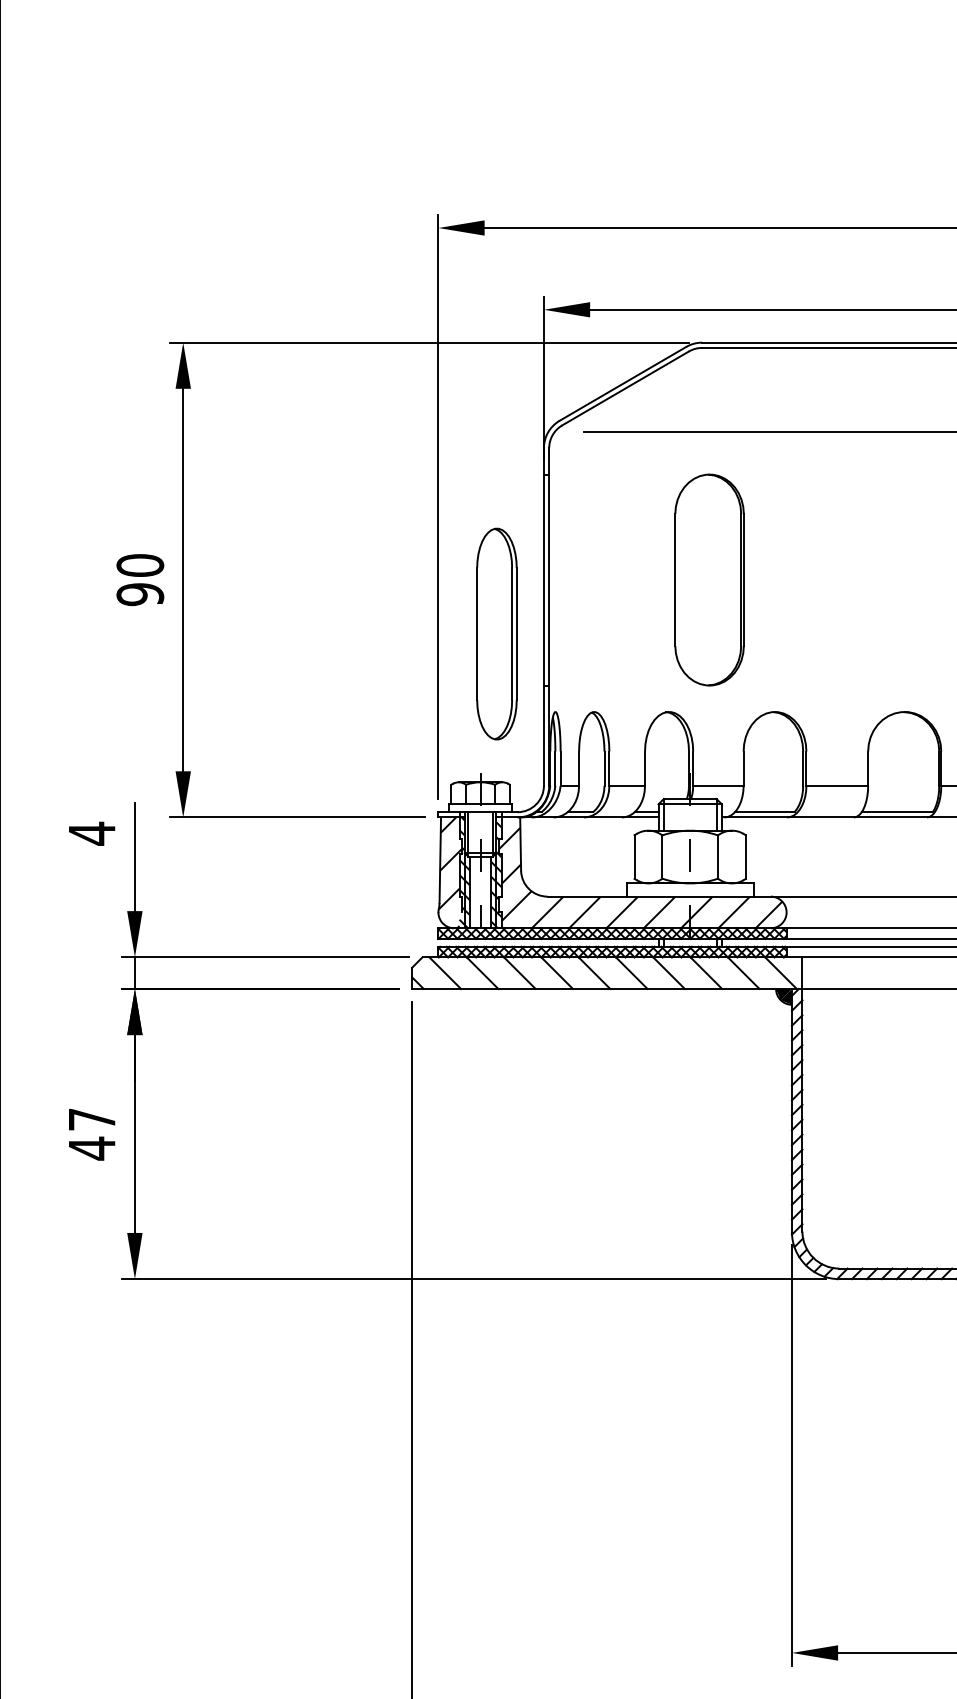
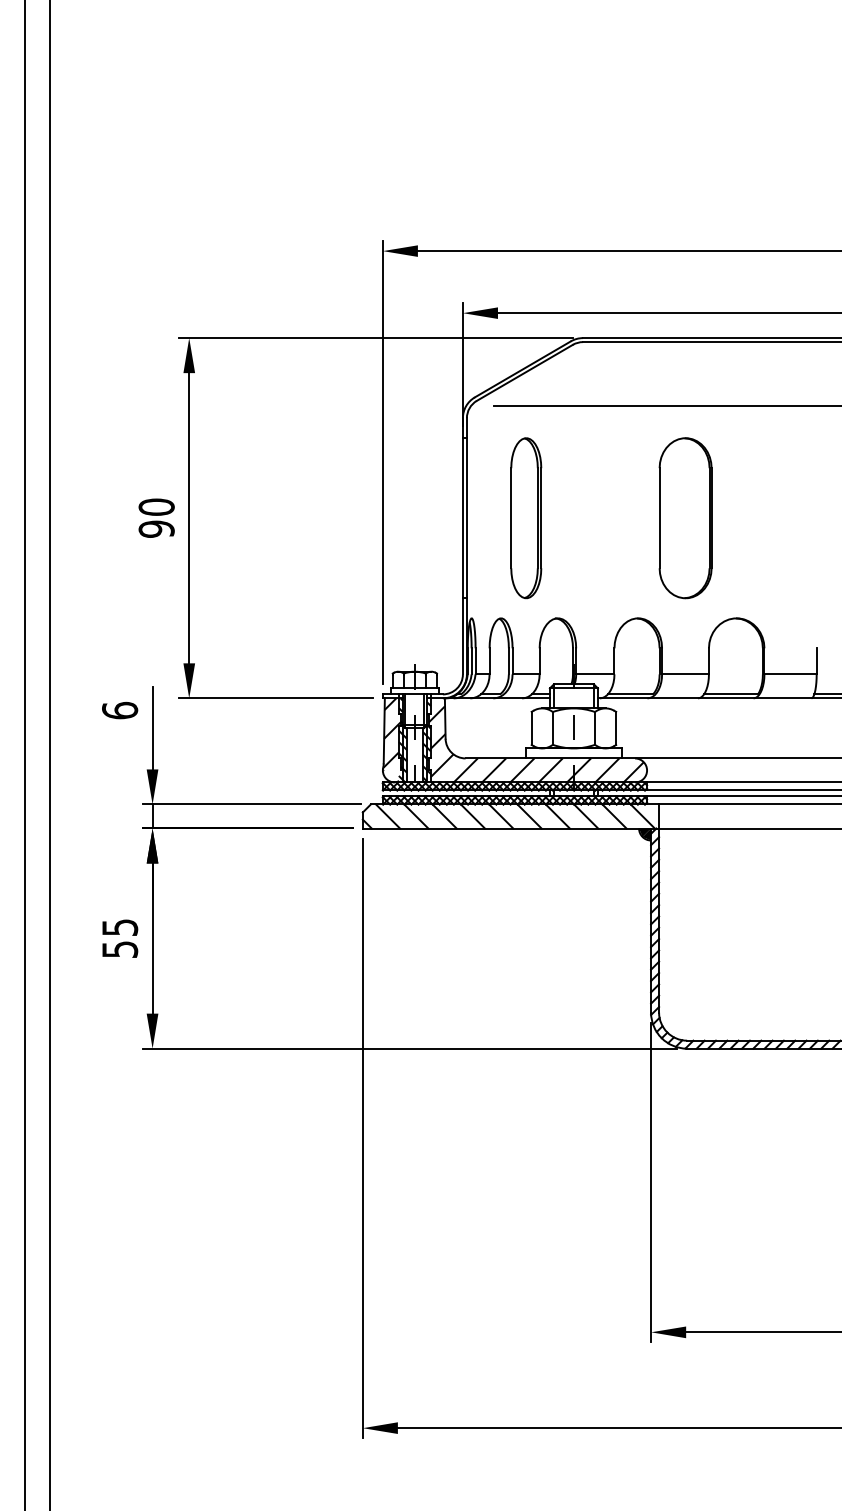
part: (709, 580) -> (685, 518), moved
part: (497, 634) -> (526, 518), moved
text: (92, 833) -> (120, 710), 4 -> 6
text: (92, 1133) -> (120, 938), 47 -> 55

